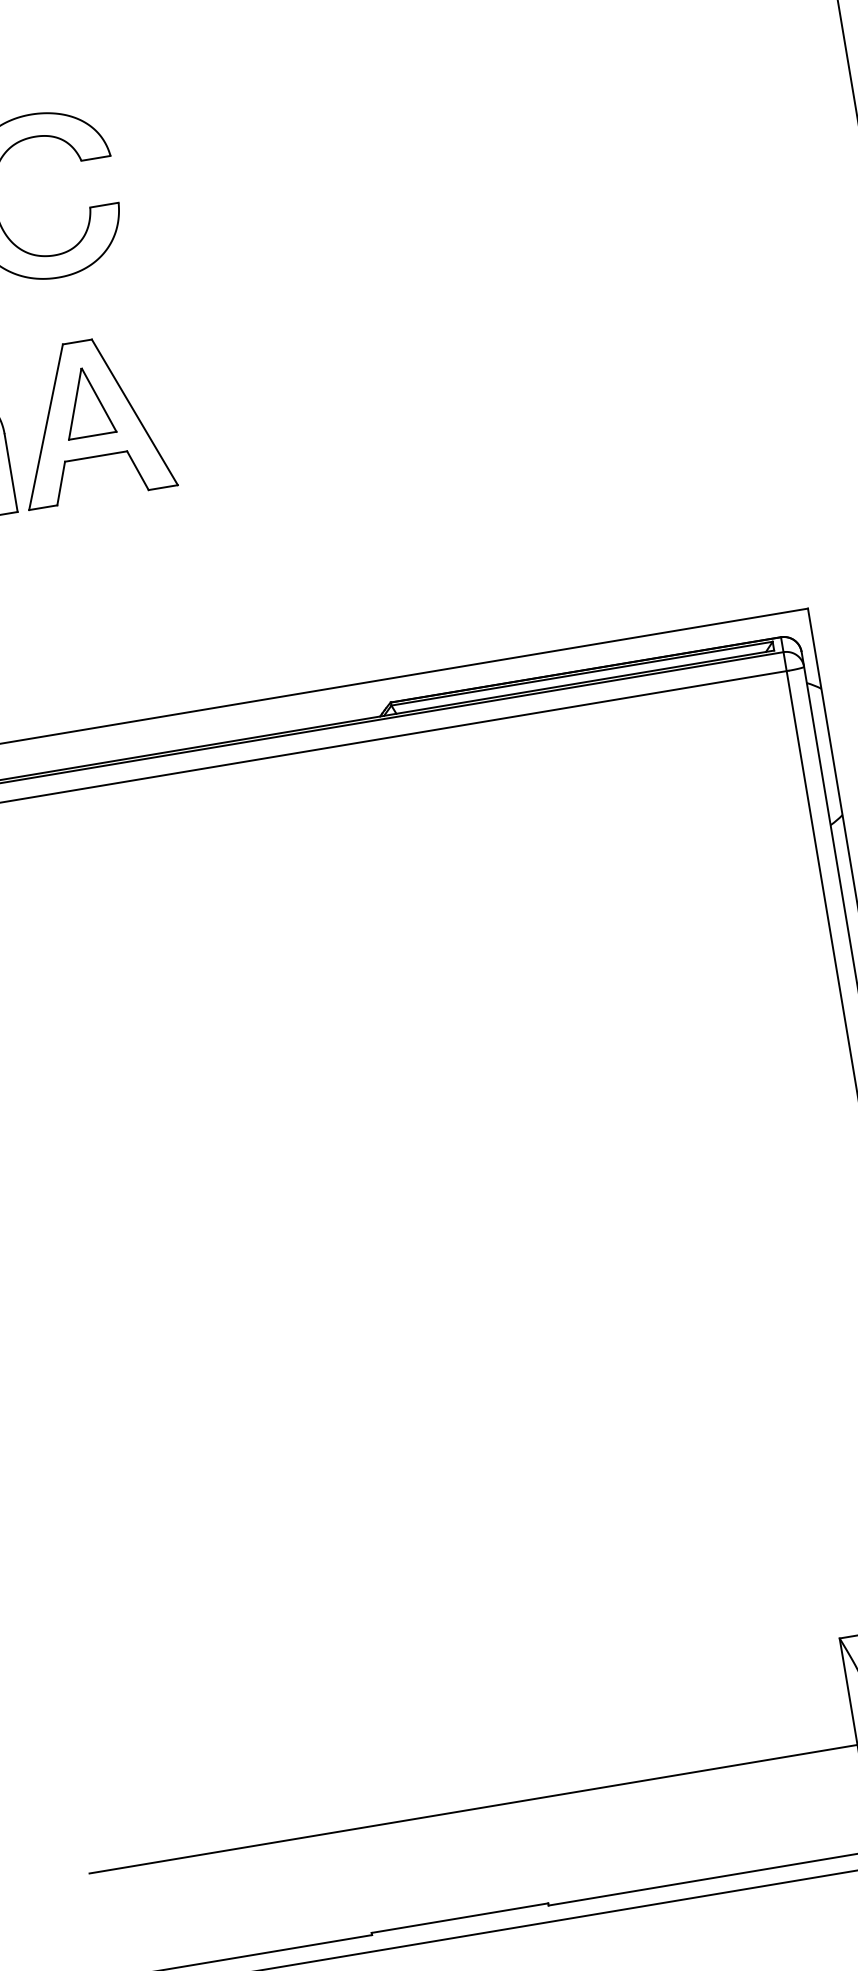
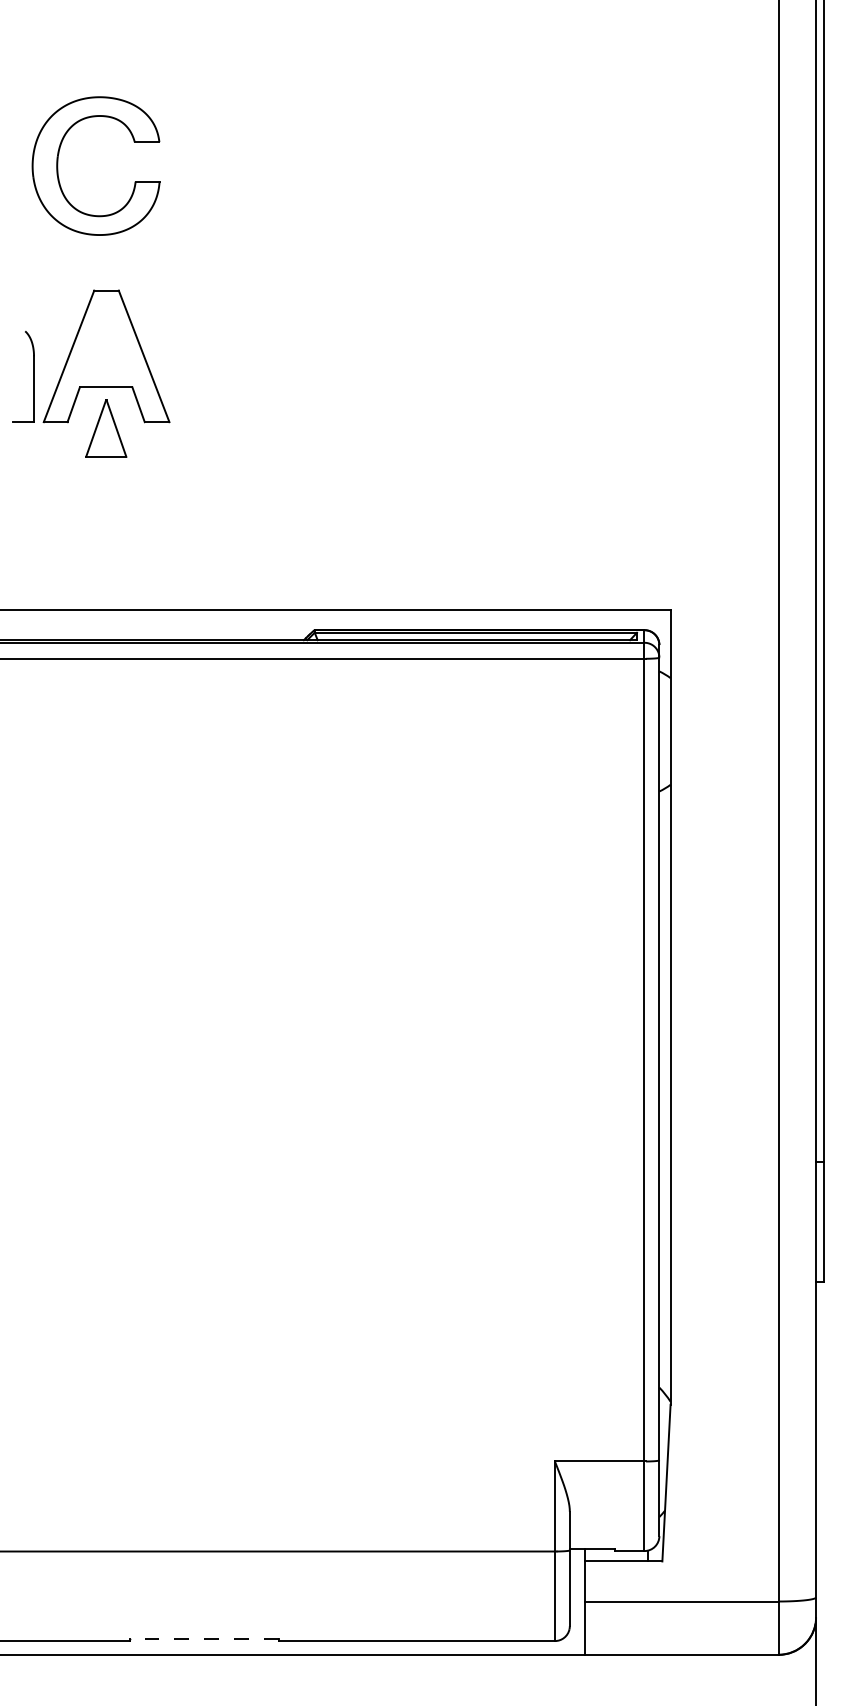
part: (87, 402) -> (106, 428), moved
line: (460, 1918) -> (204, 1639), solid -> dashed

